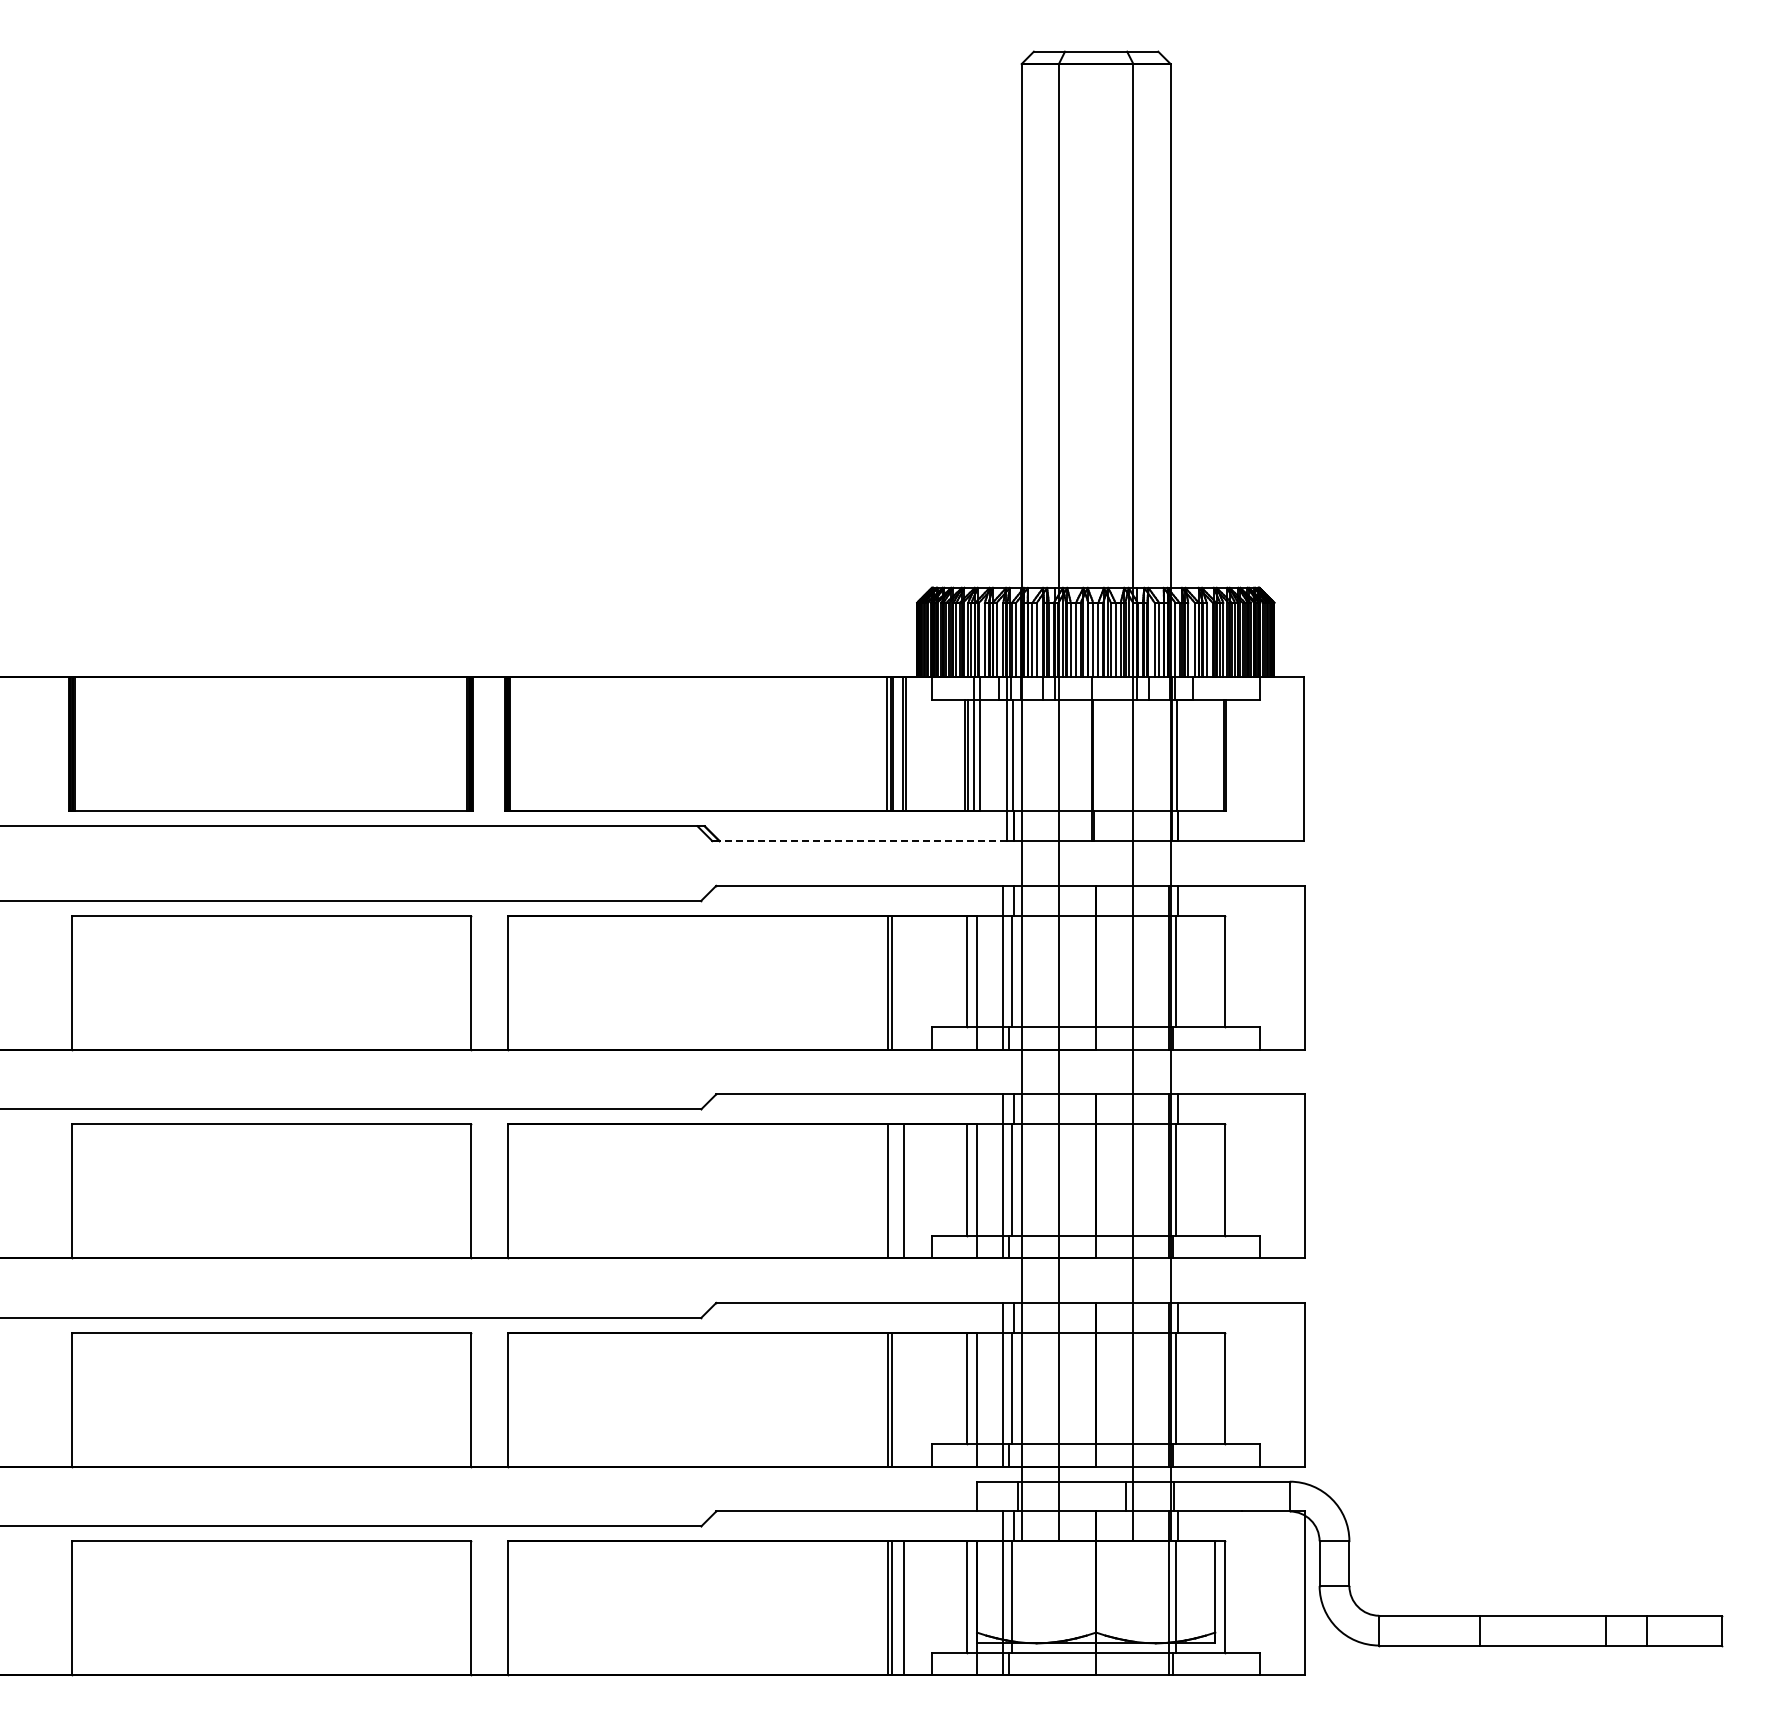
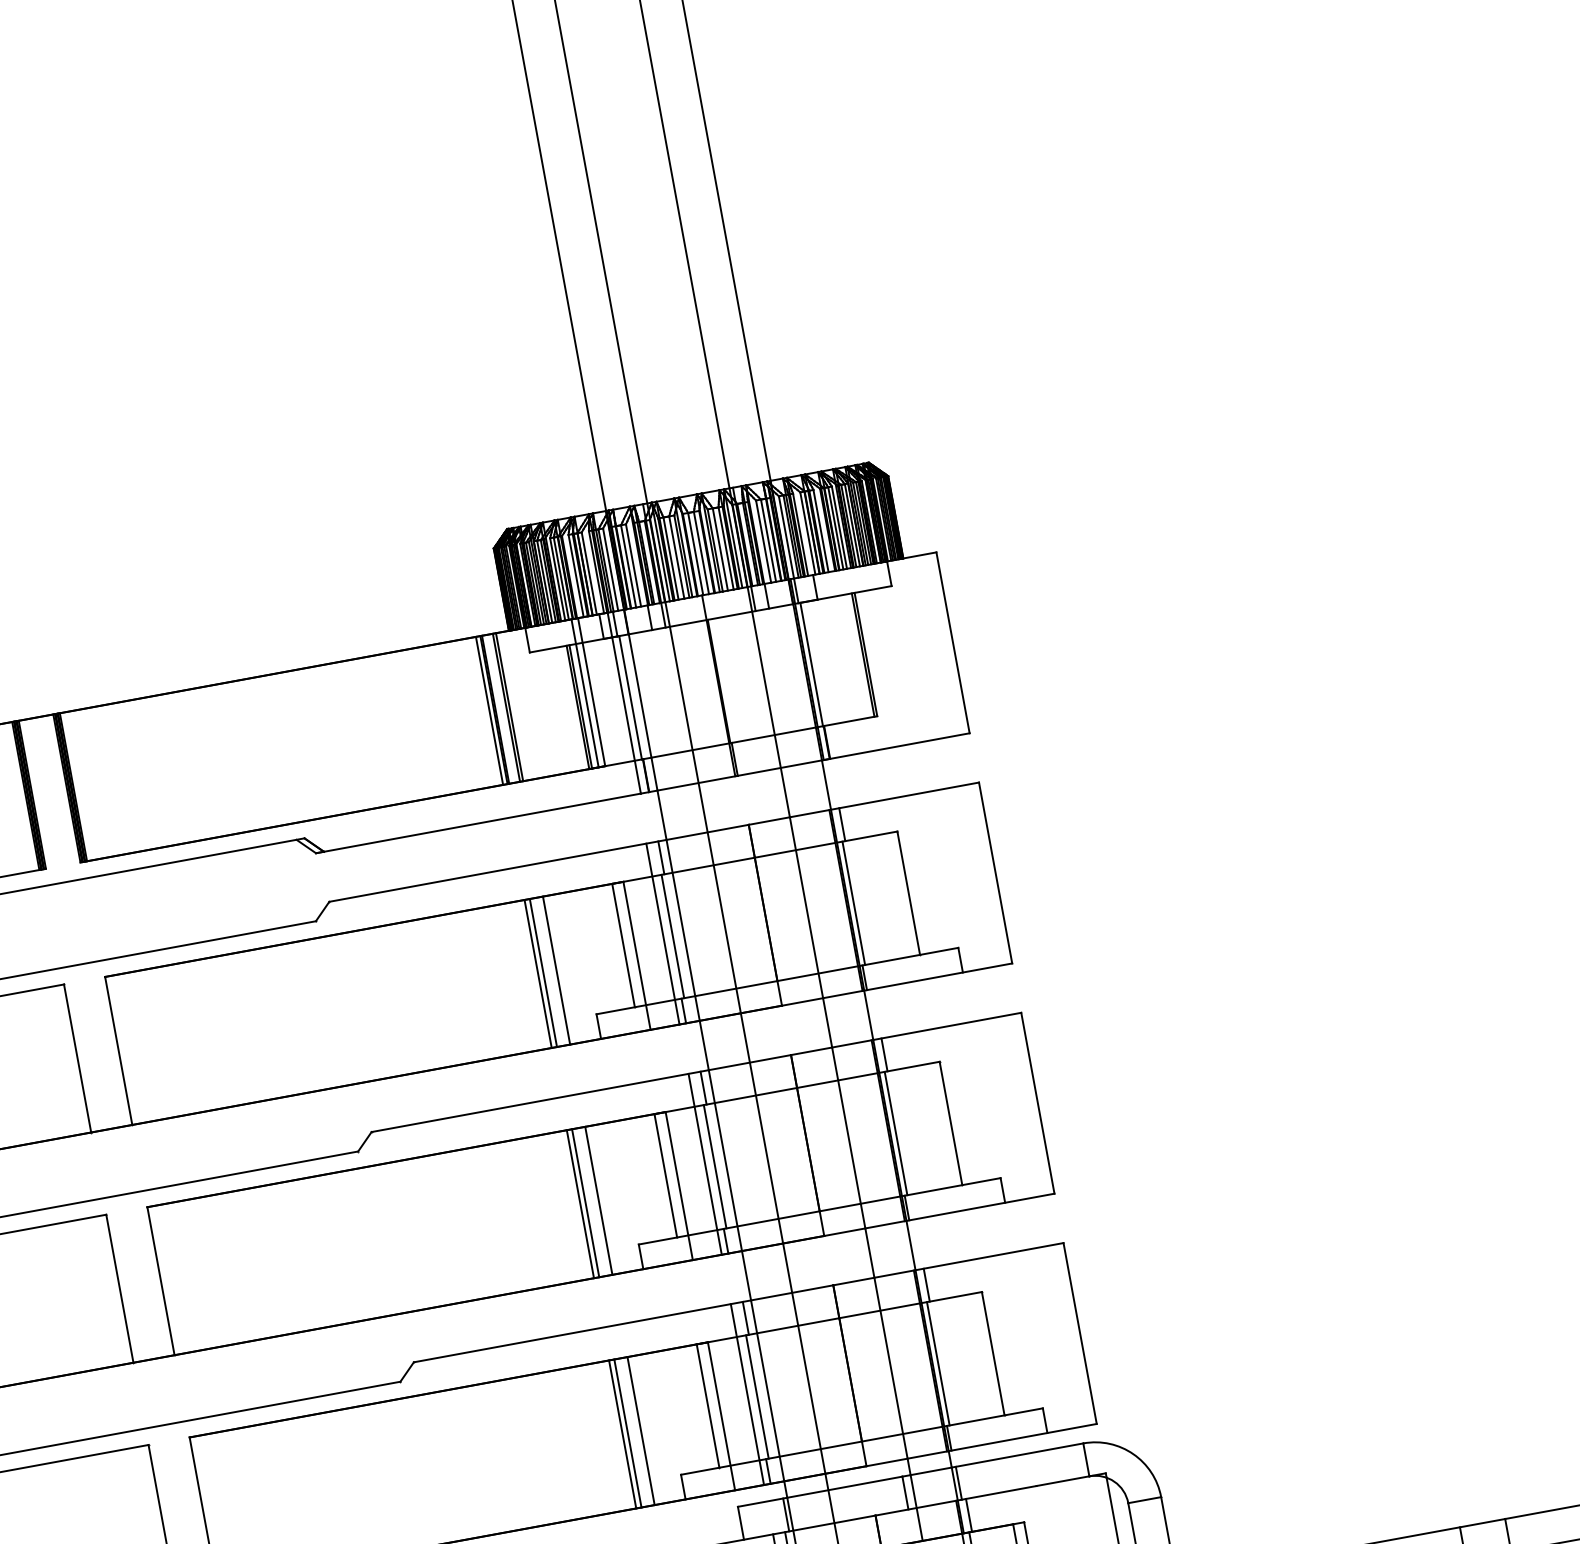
line: (863, 841) -> (482, 823), dashed -> solid
line: (904, 982) -> (556, 970), added
line: (892, 1191) -> (585, 1203), added
line: (904, 1399) -> (641, 1430), added

